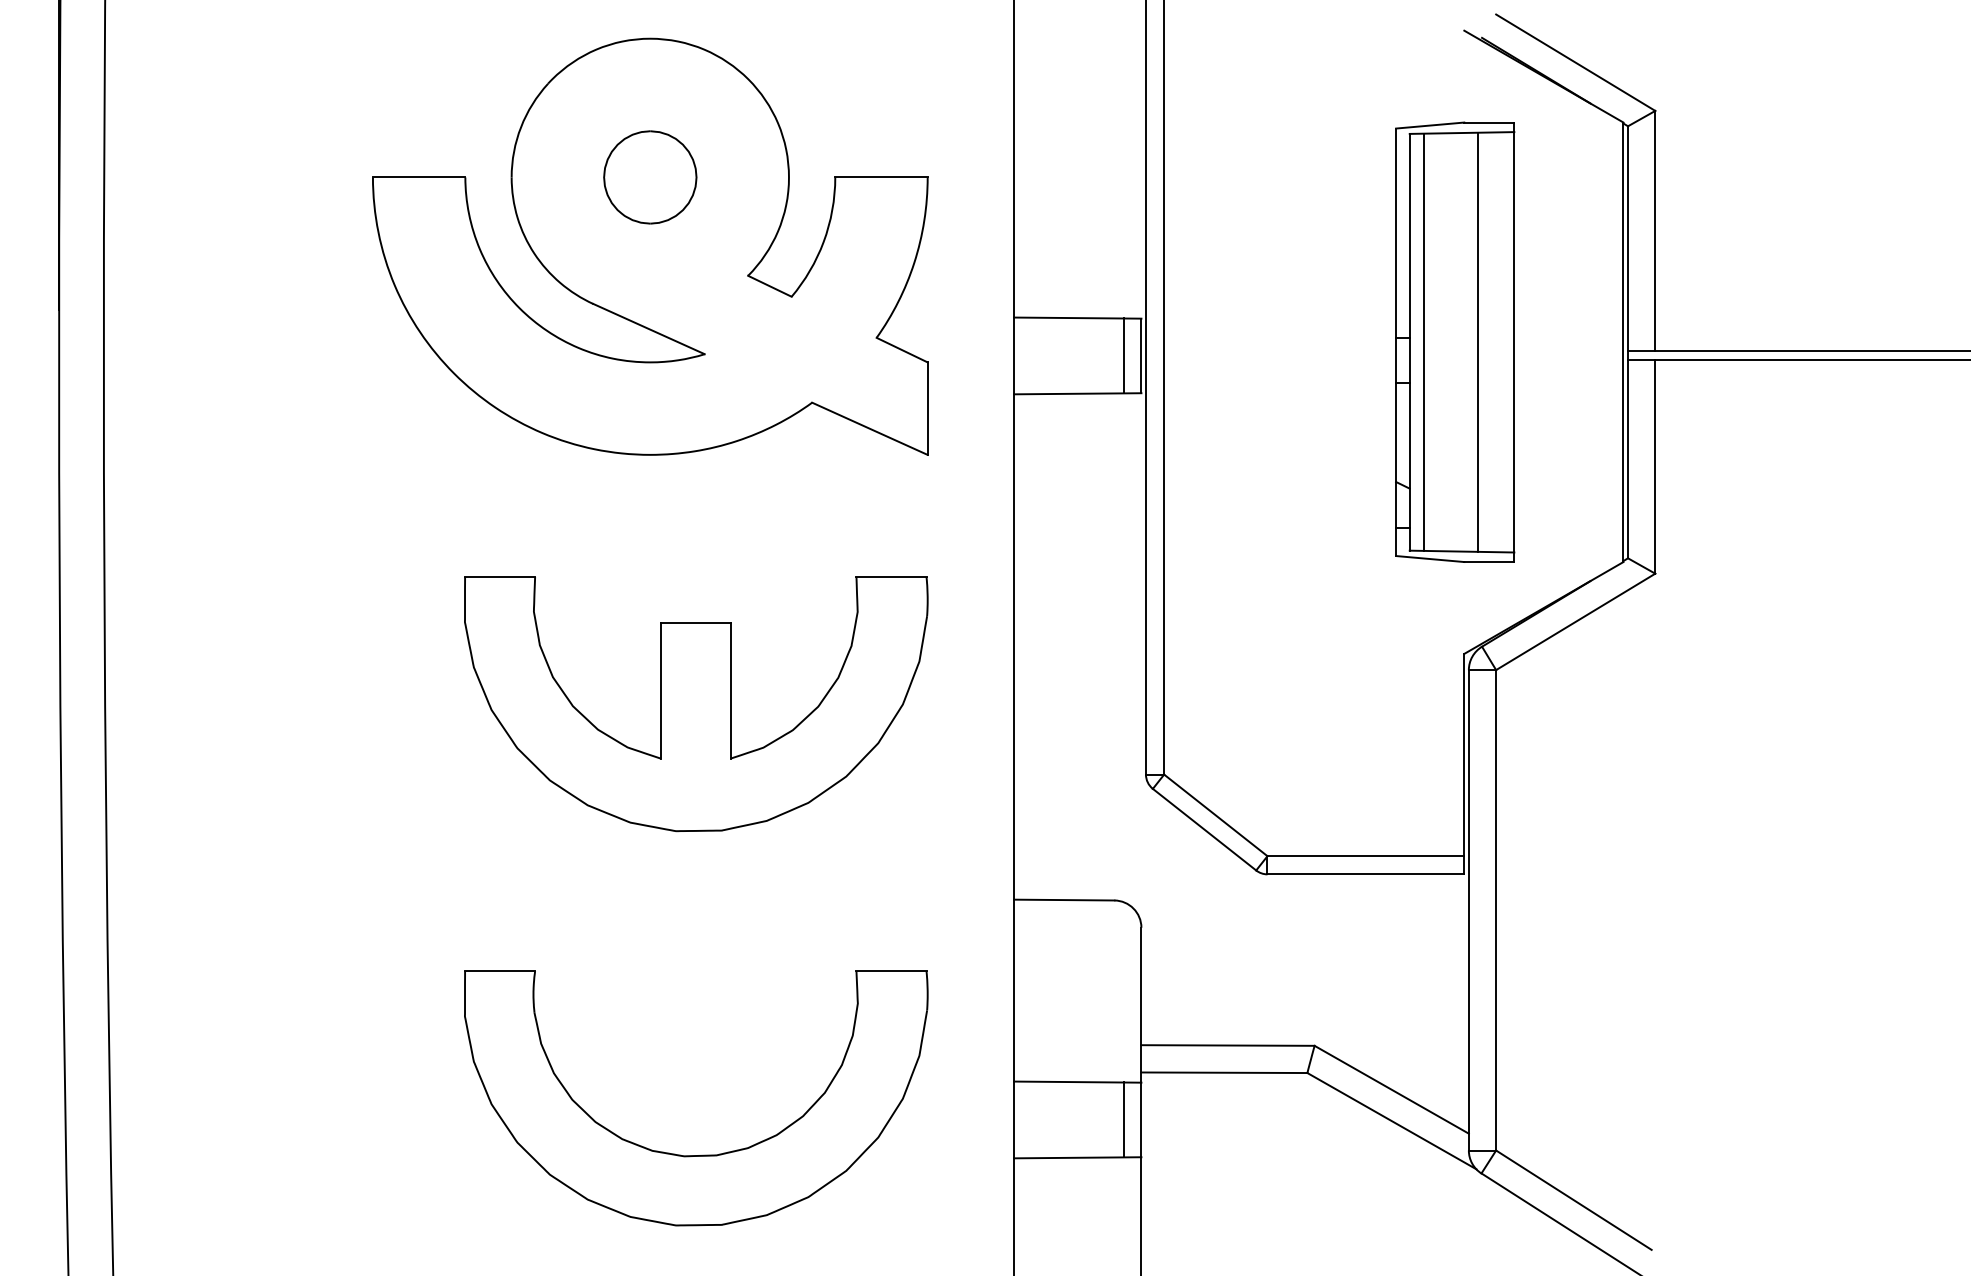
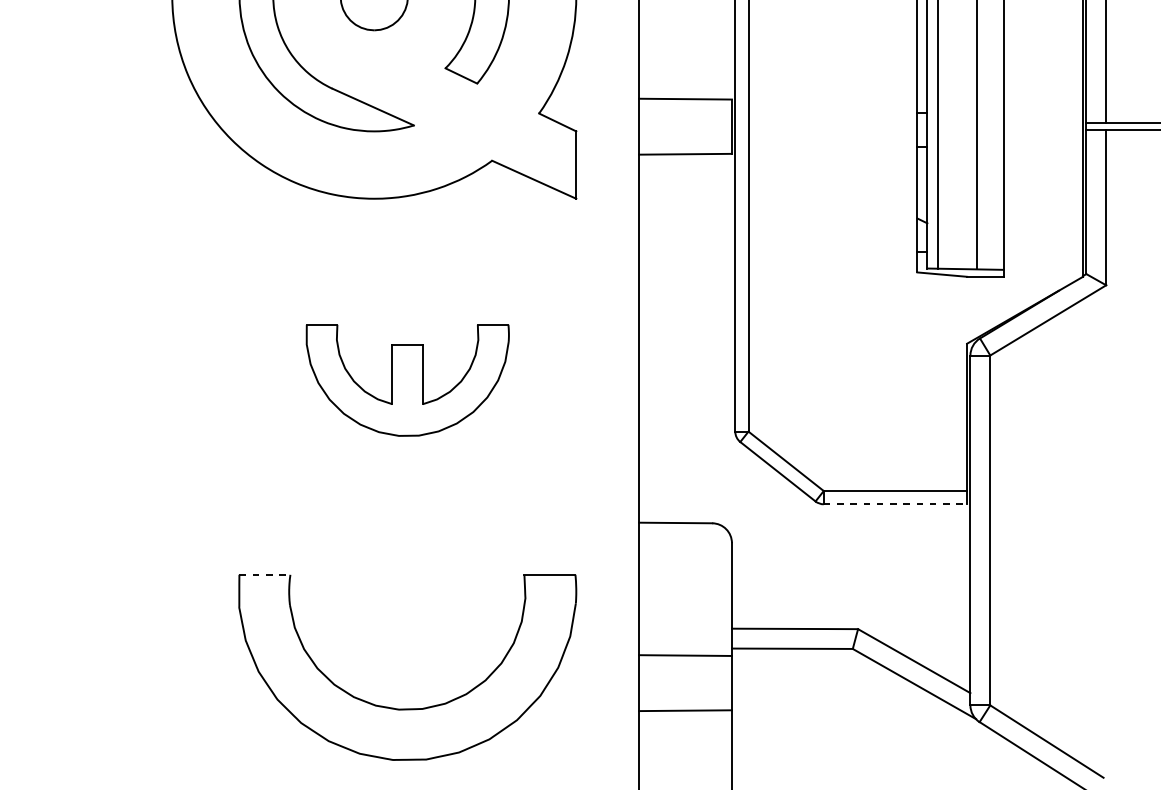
line: (1123, 355) -> (718, 126), removed
part: (696, 704) -> (407, 380), size x0.6
line: (1366, 874) -> (895, 504), solid -> dashed
line: (500, 971) -> (265, 575), solid -> dashed
line: (1123, 1119) -> (718, 682), removed

